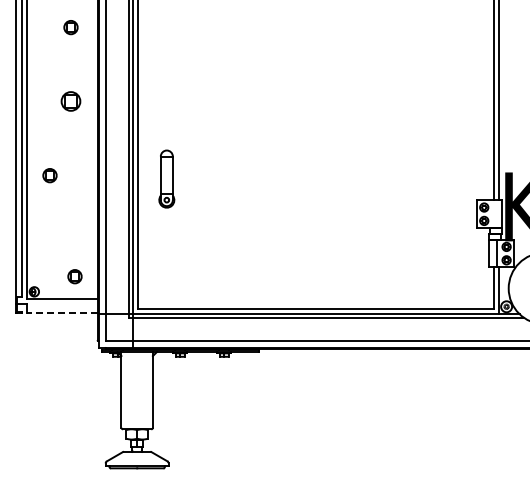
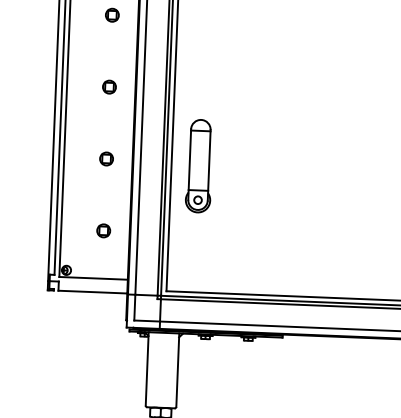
part: (70, 101) -> (109, 87), size x0.71
circle: (49, 175) -> (106, 158), moved
part: (166, 178) -> (199, 165), size x1.67
circle: (74, 276) -> (103, 230), moved
line: (61, 313) -> (92, 292), dashed -> solid

